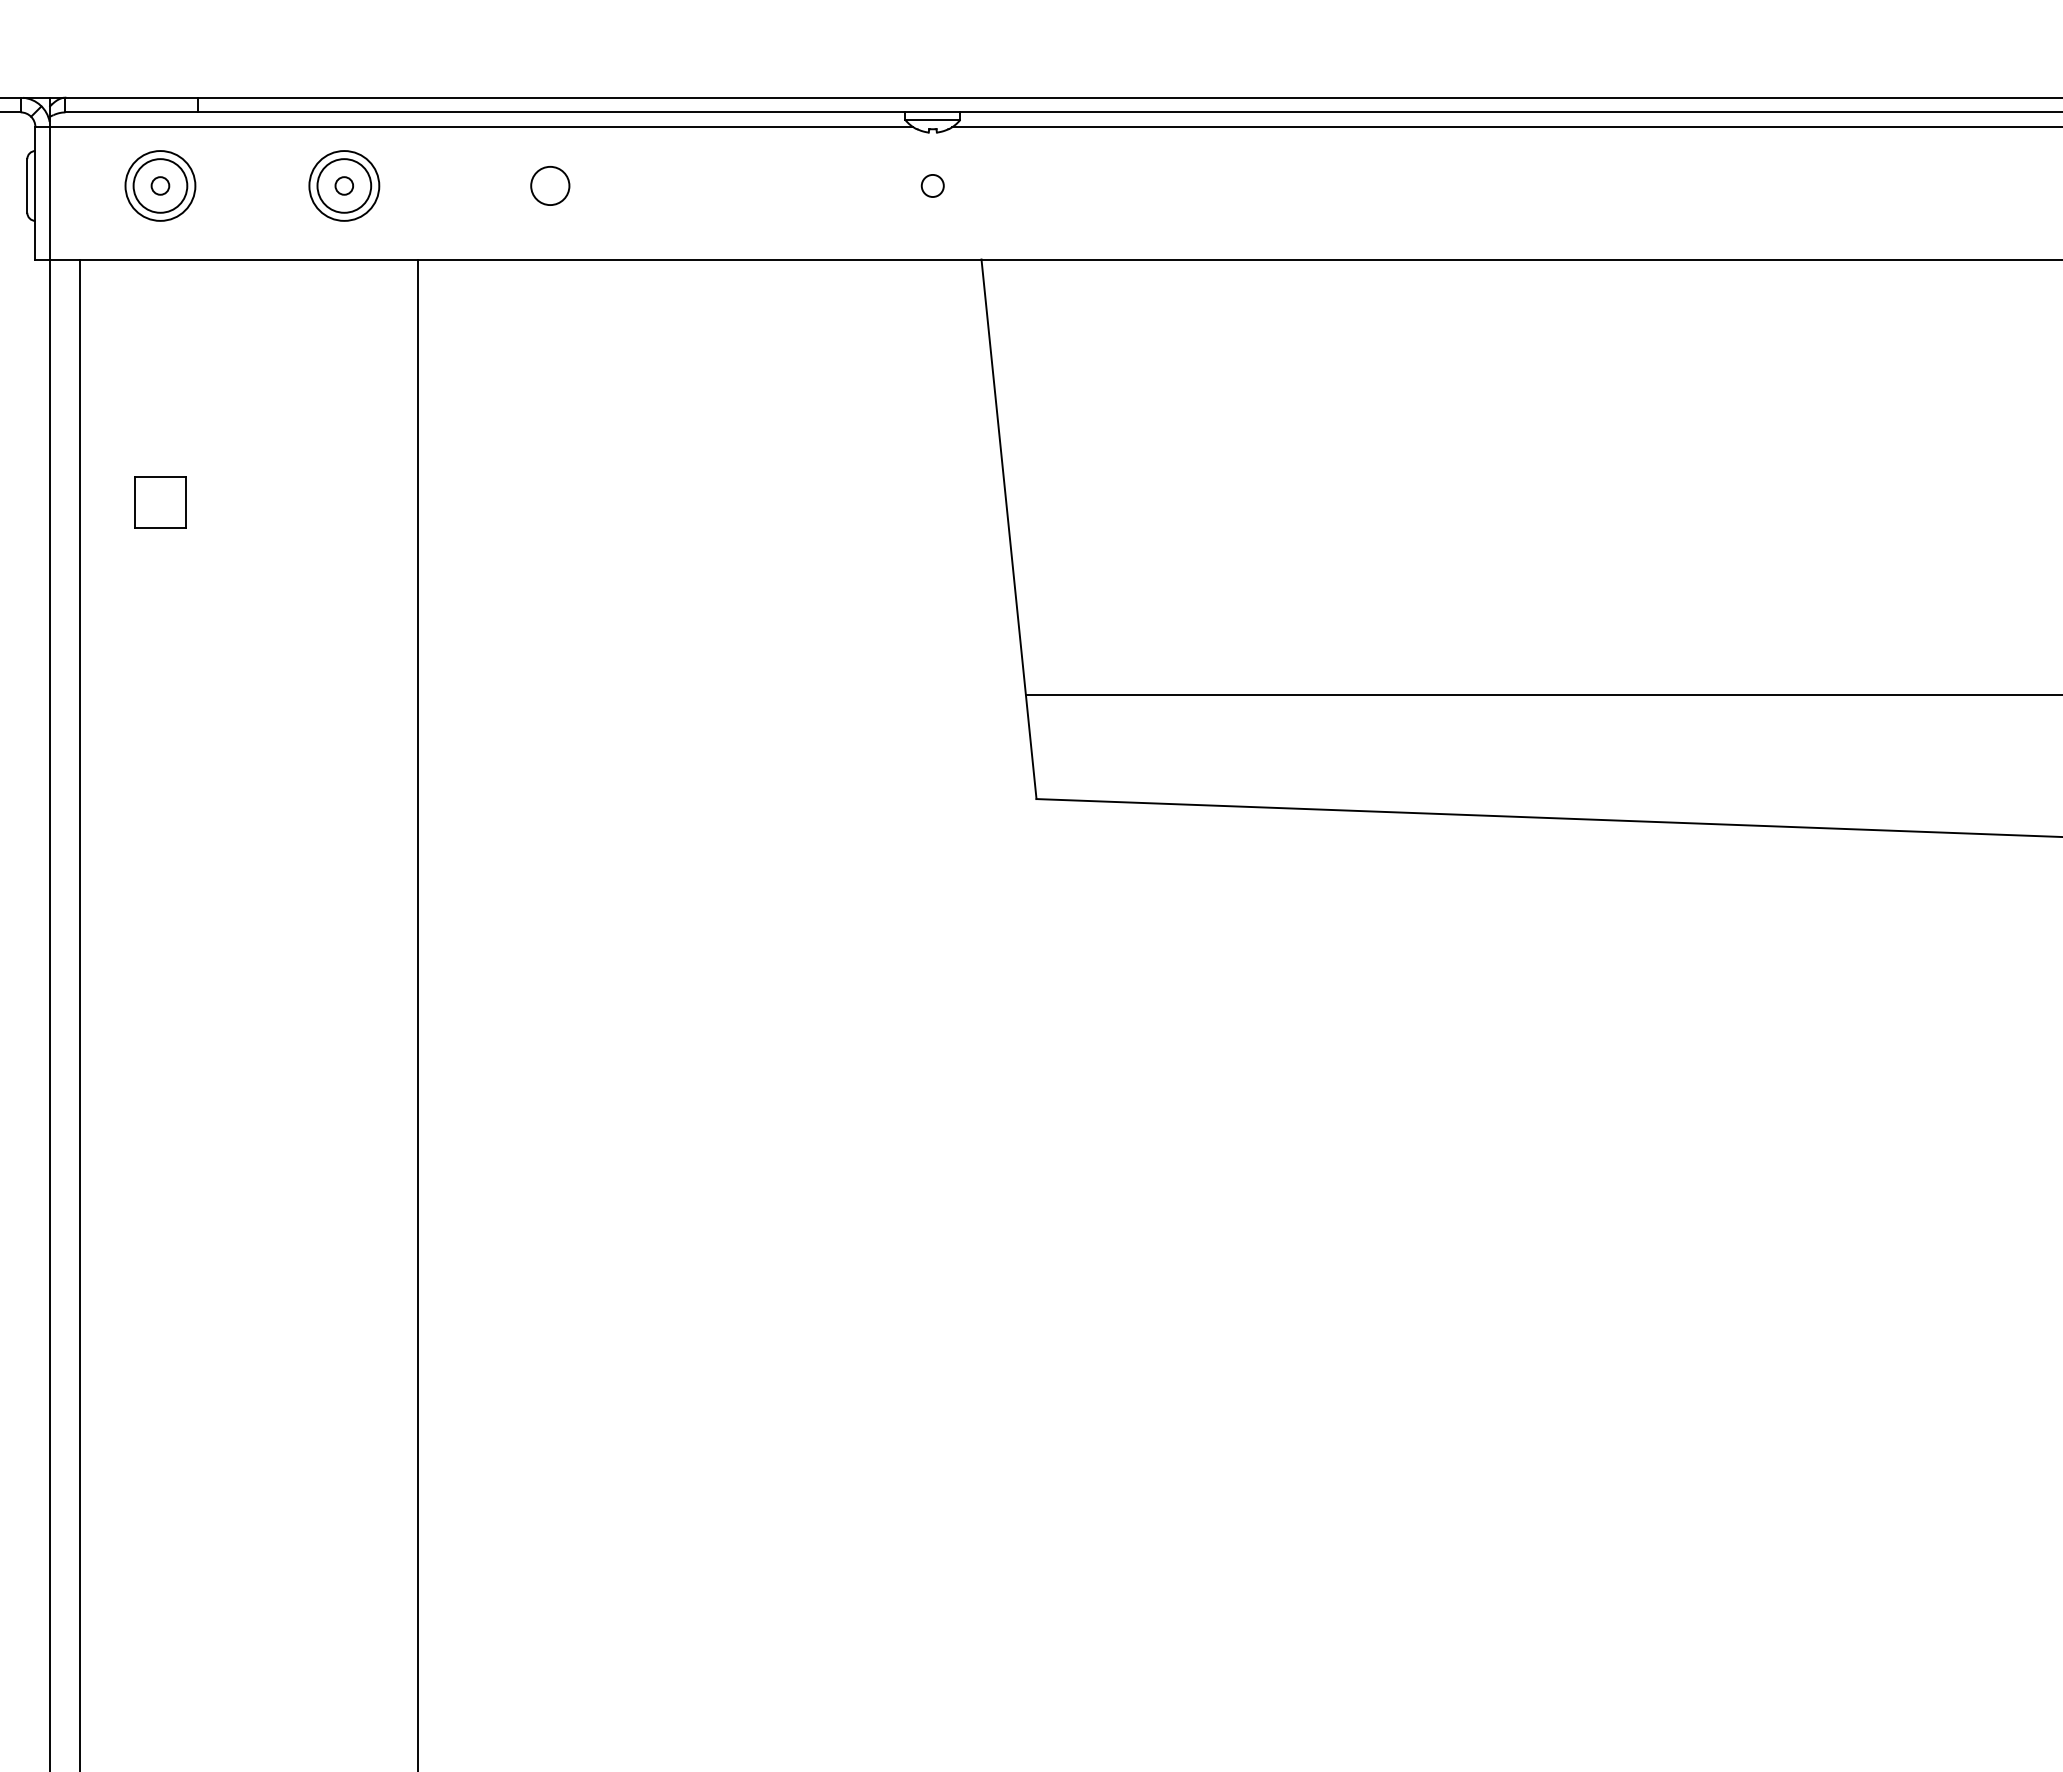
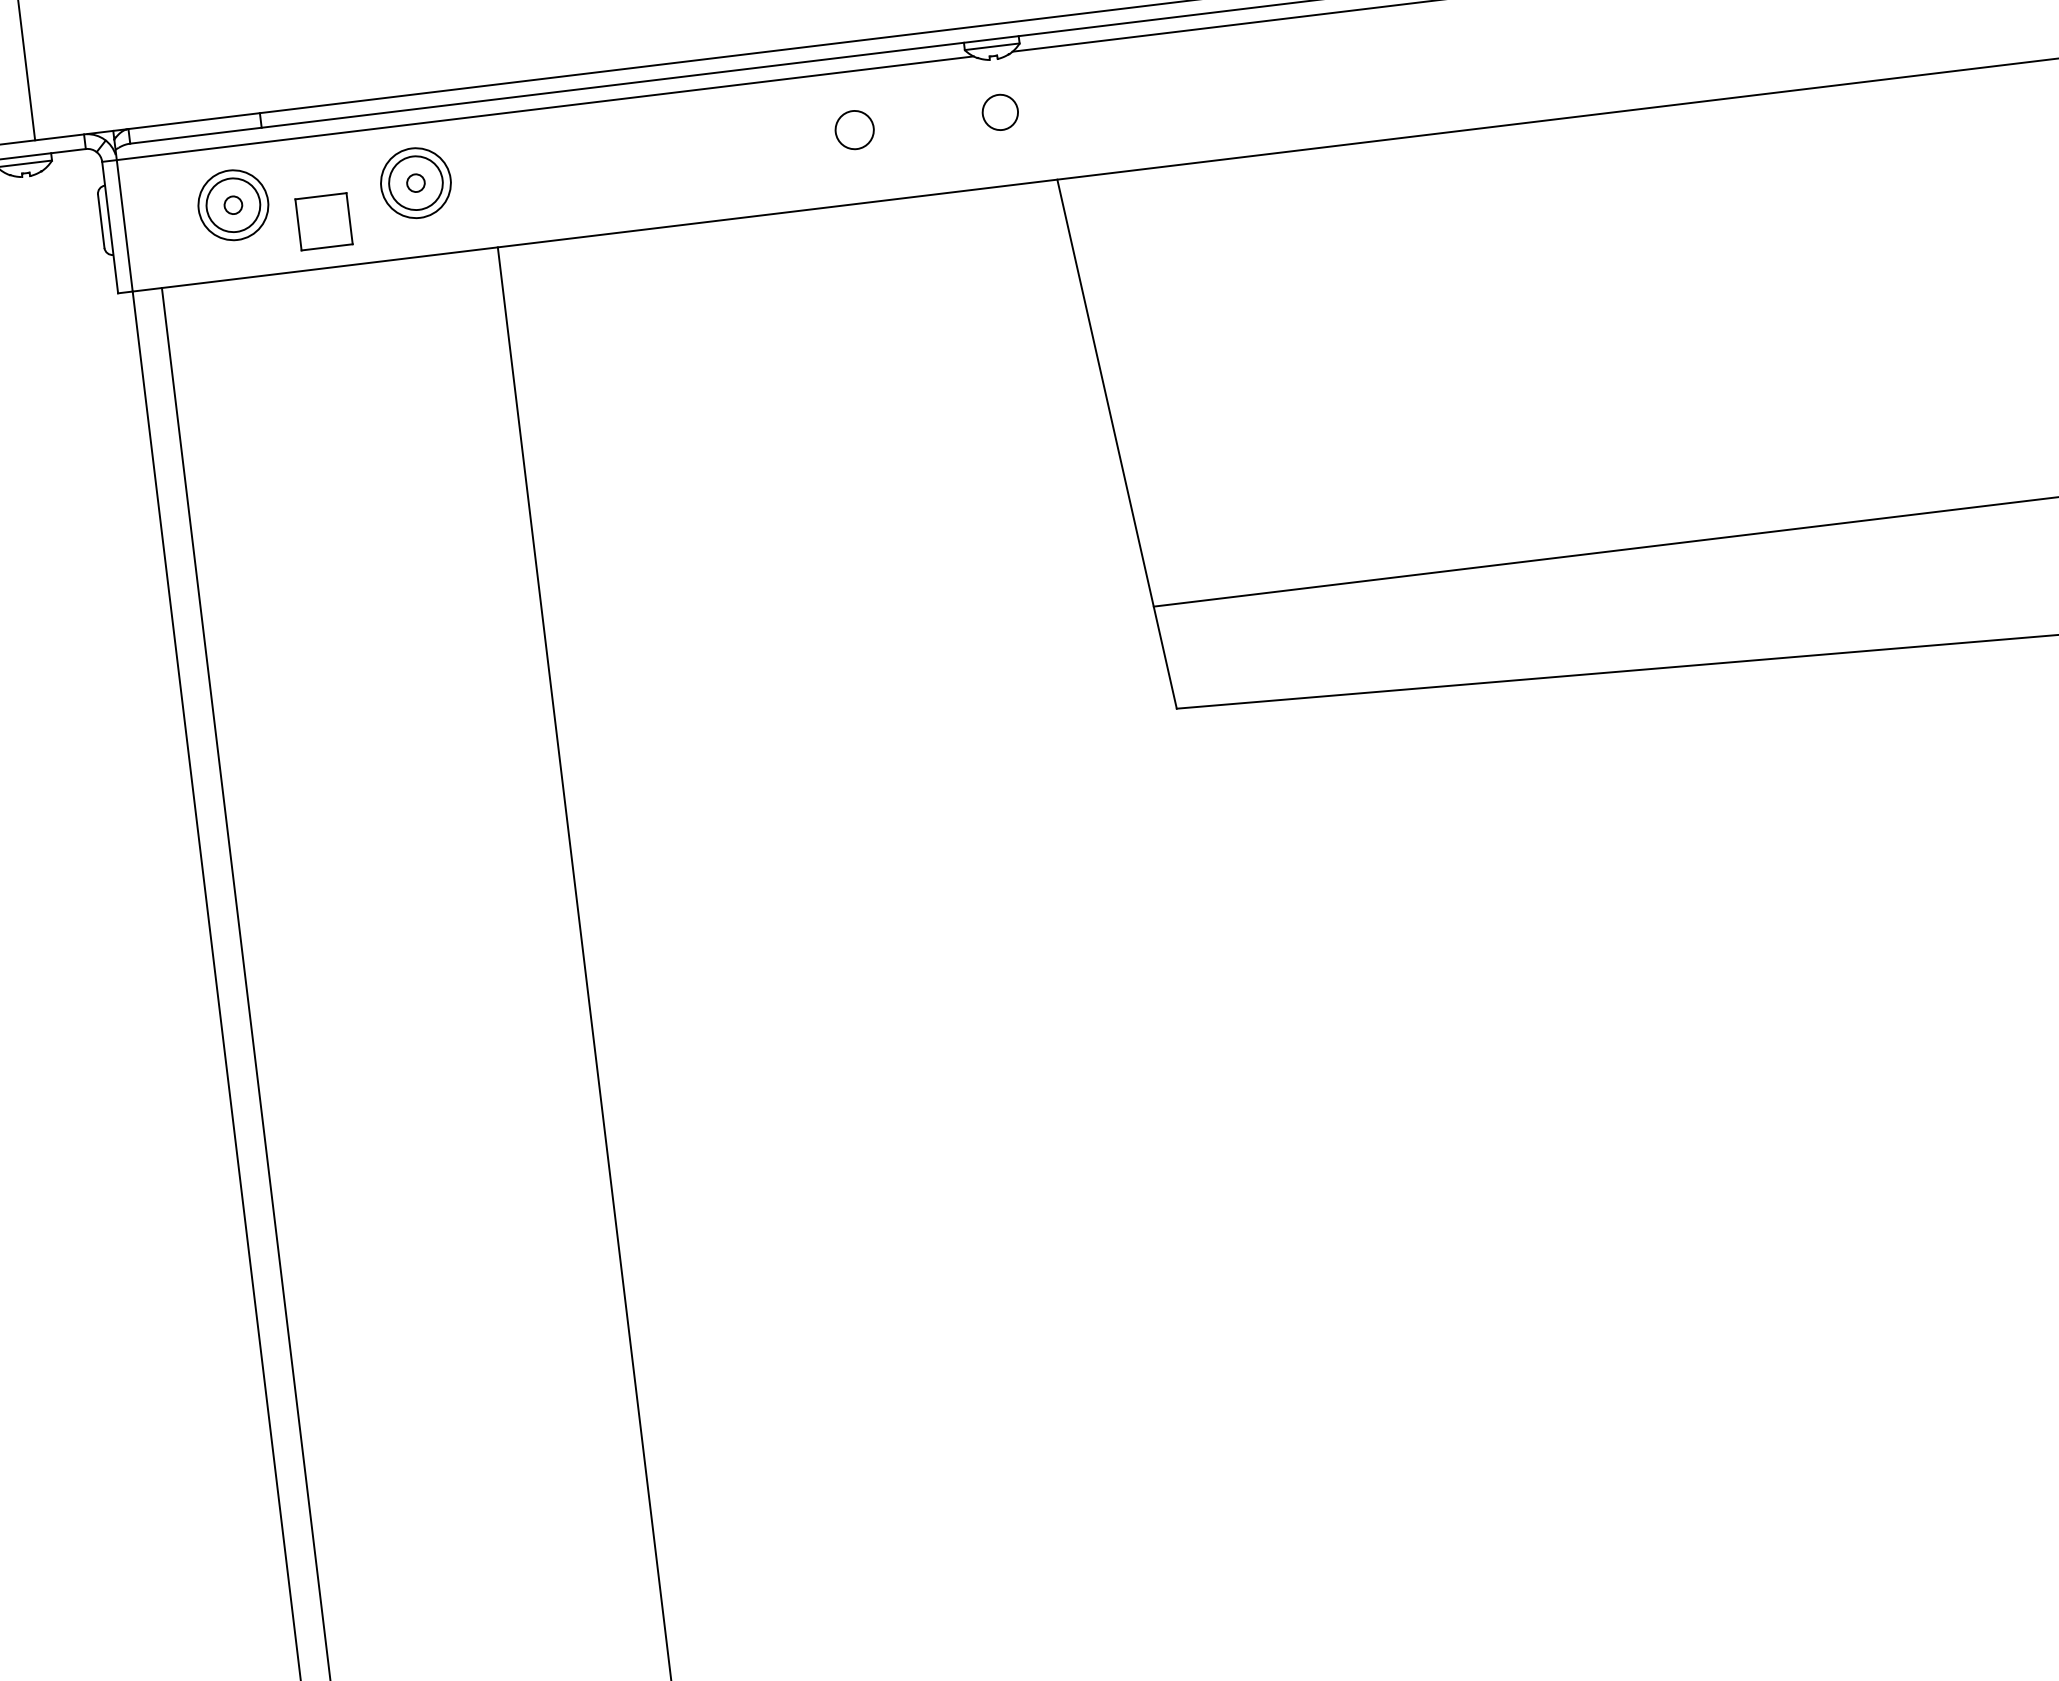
circle: (550, 185) -> (854, 129), moved
circle: (932, 185) -> (999, 112), size x1.6
part: (160, 502) -> (324, 222), moved

